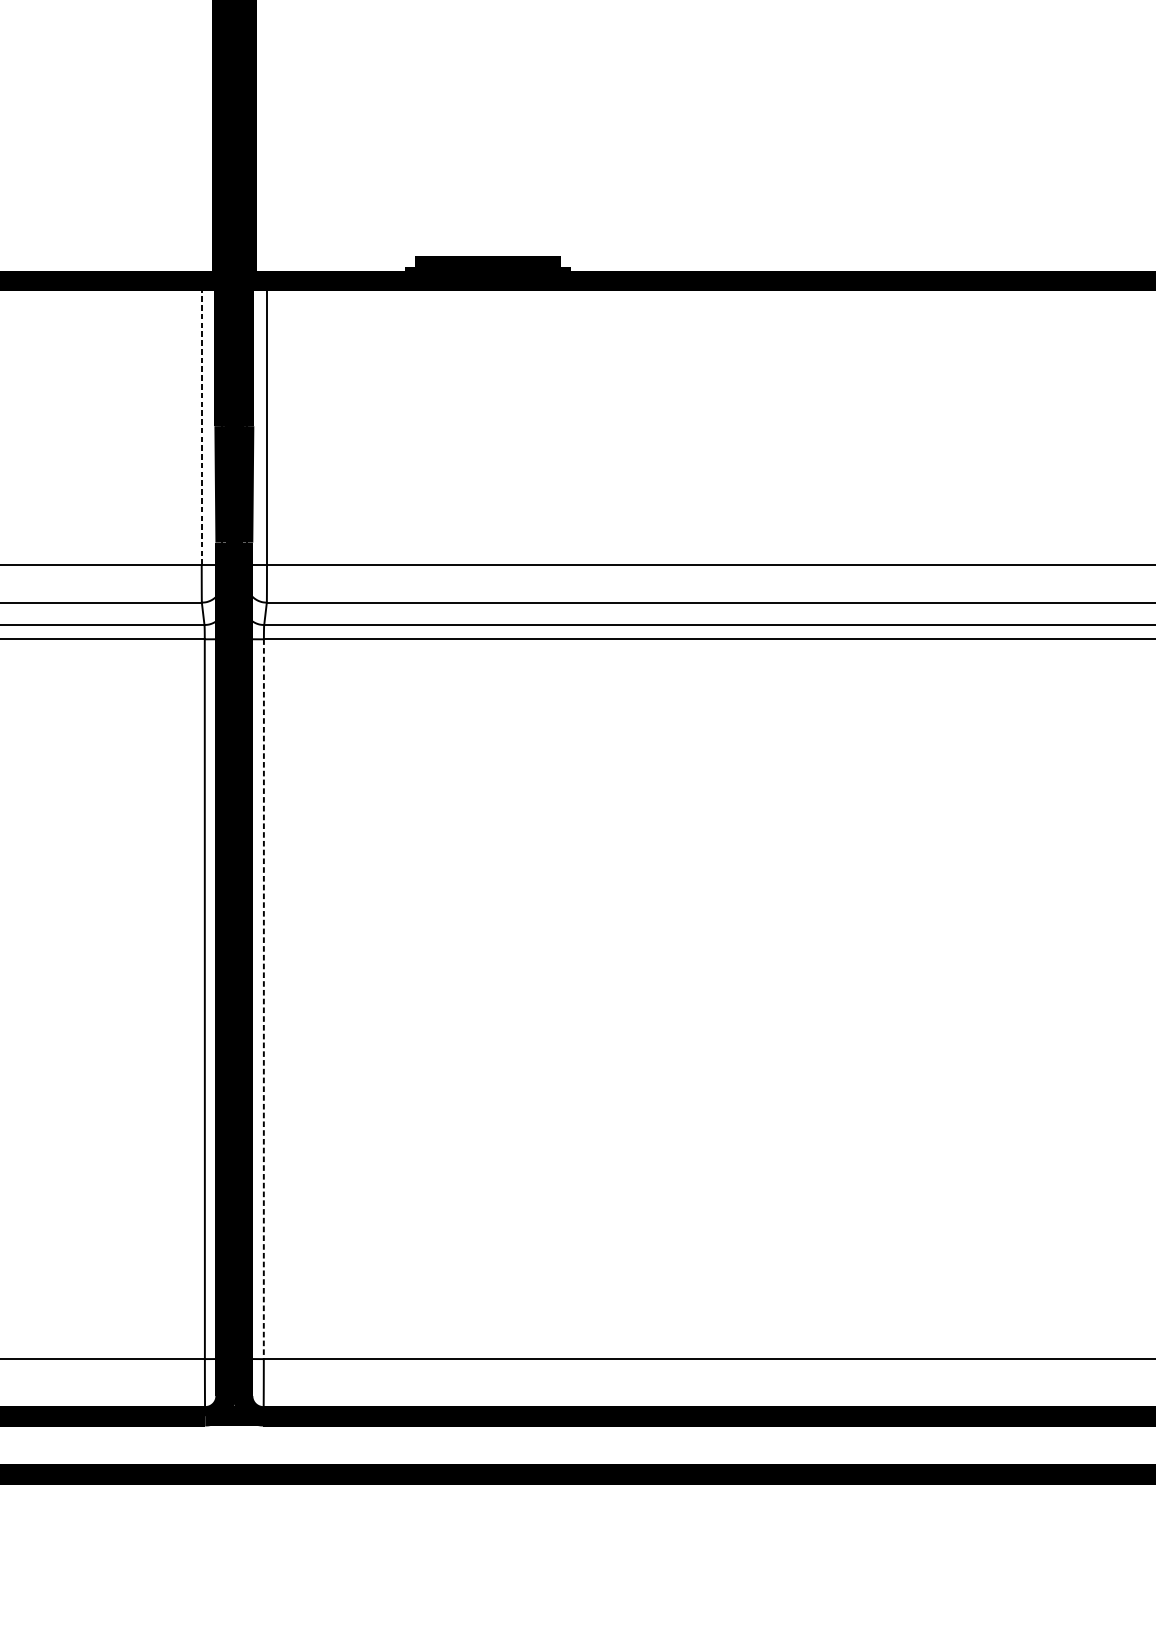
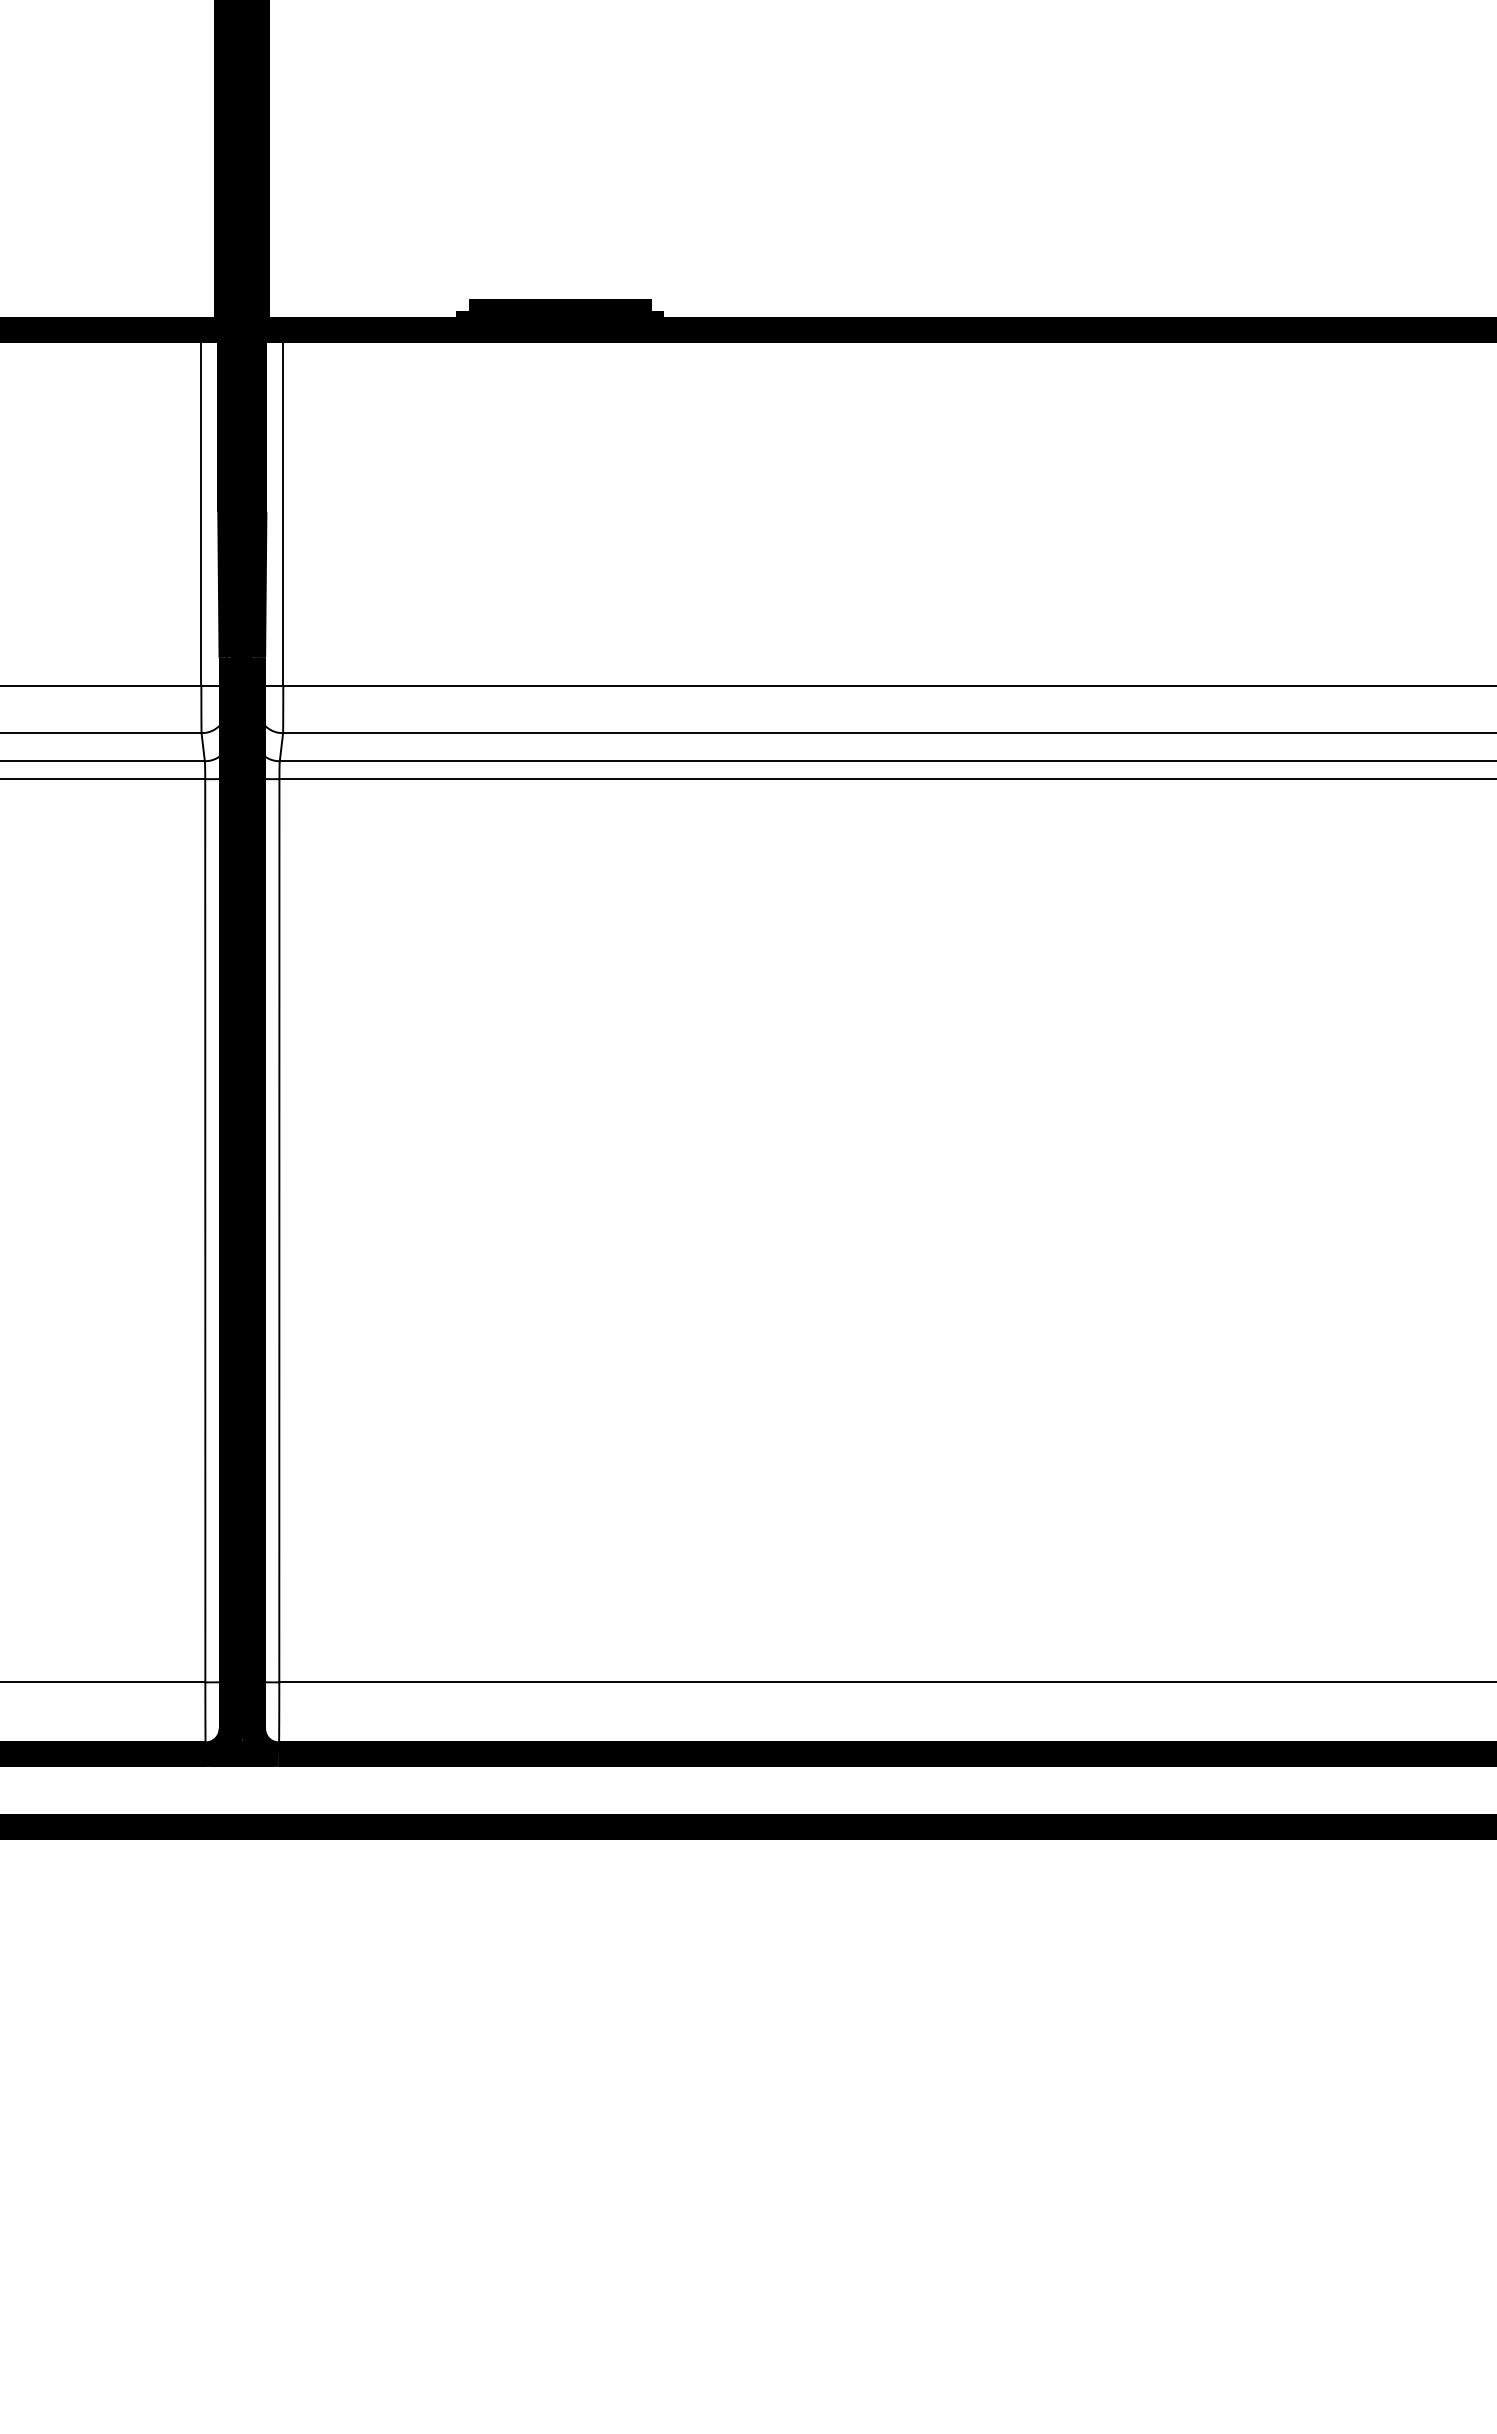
line: (201, 422) -> (201, 507), dashed -> solid
line: (263, 998) -> (279, 1230), dashed -> solid

